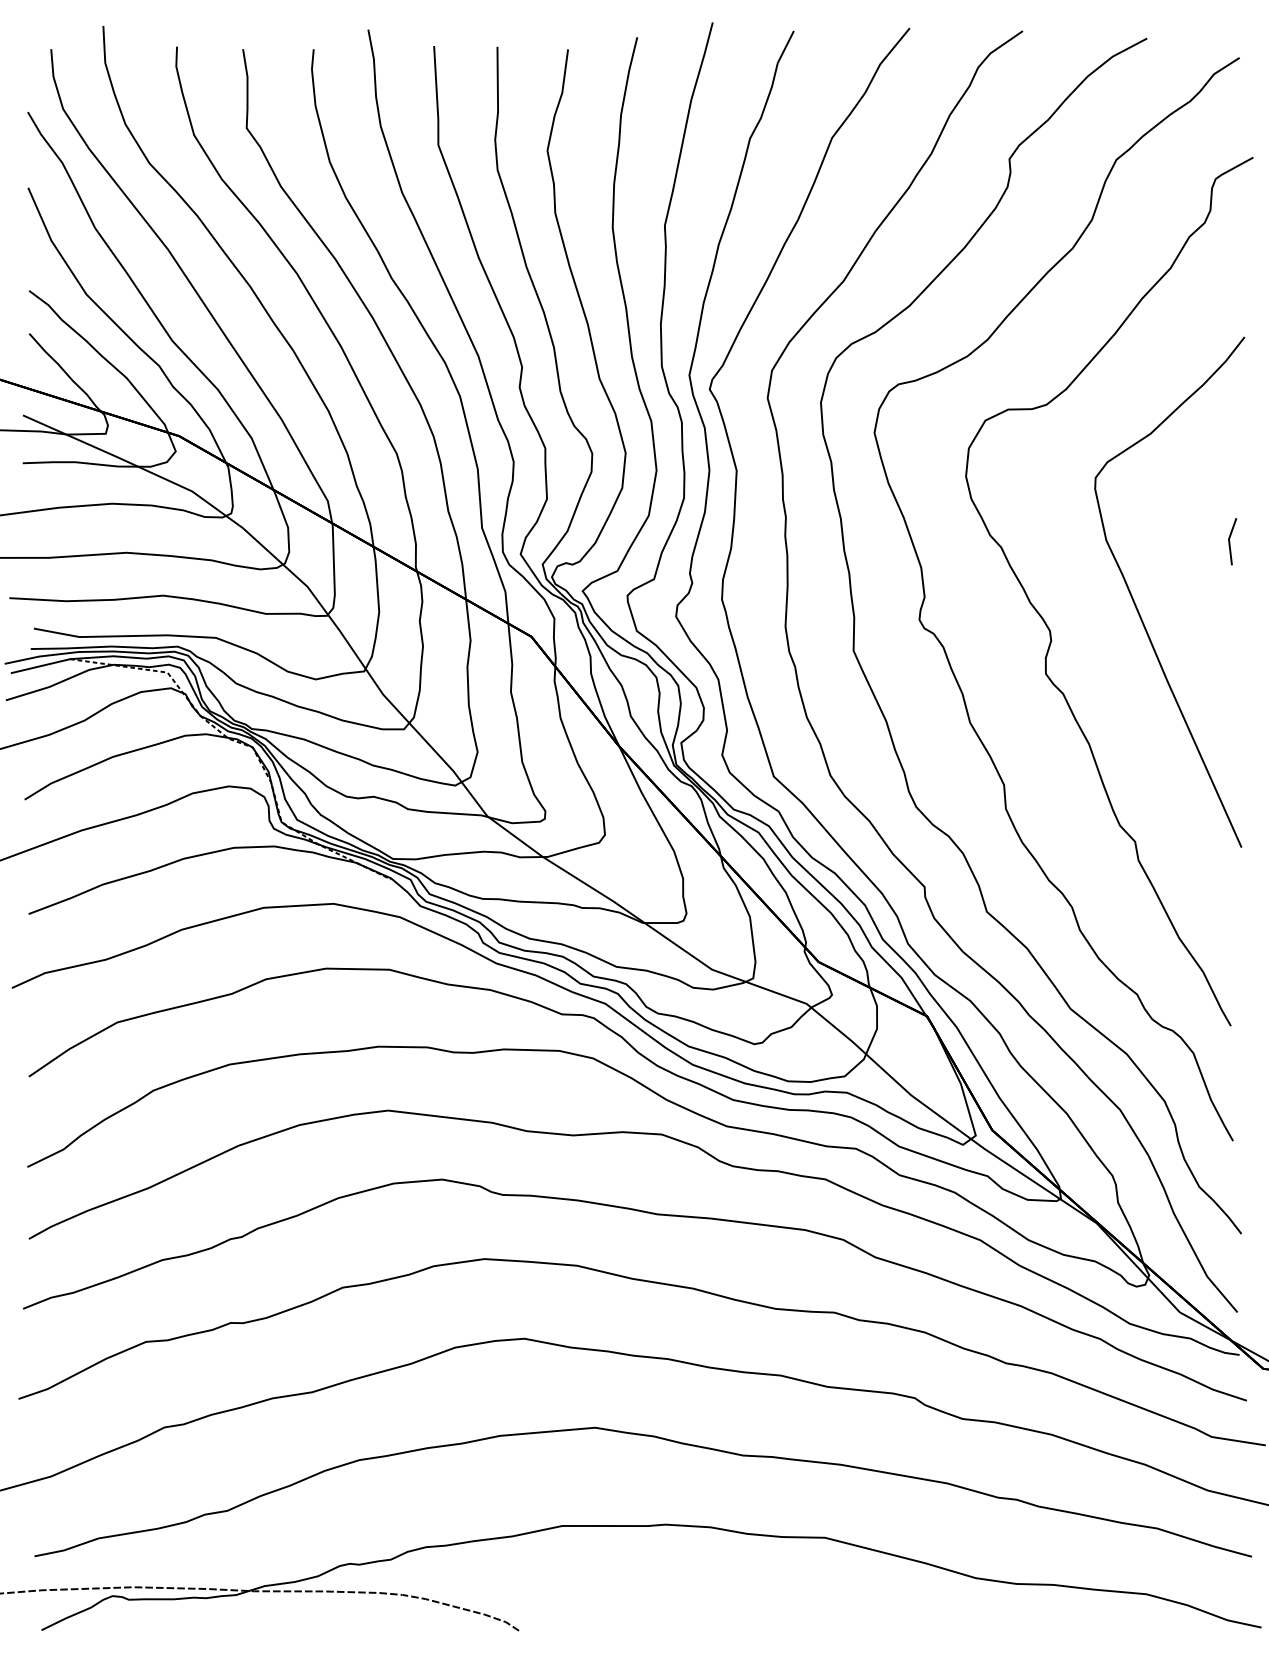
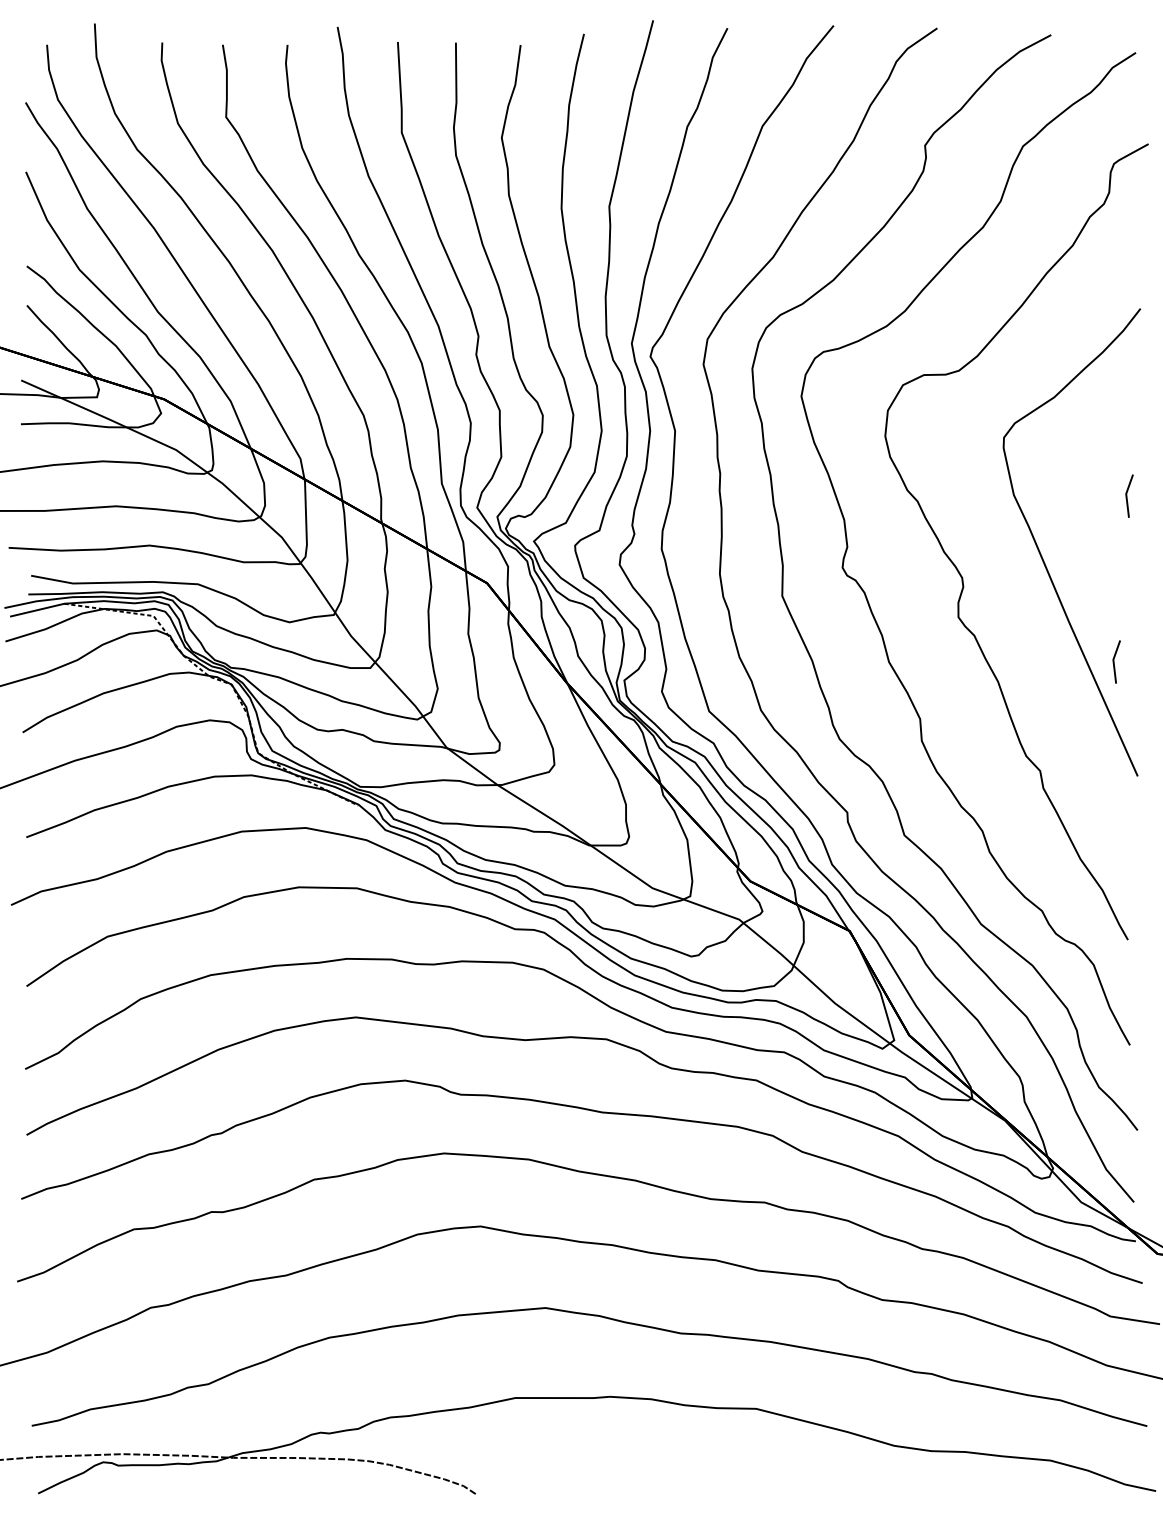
line: (1216, 722) -> (1114, 661), added

